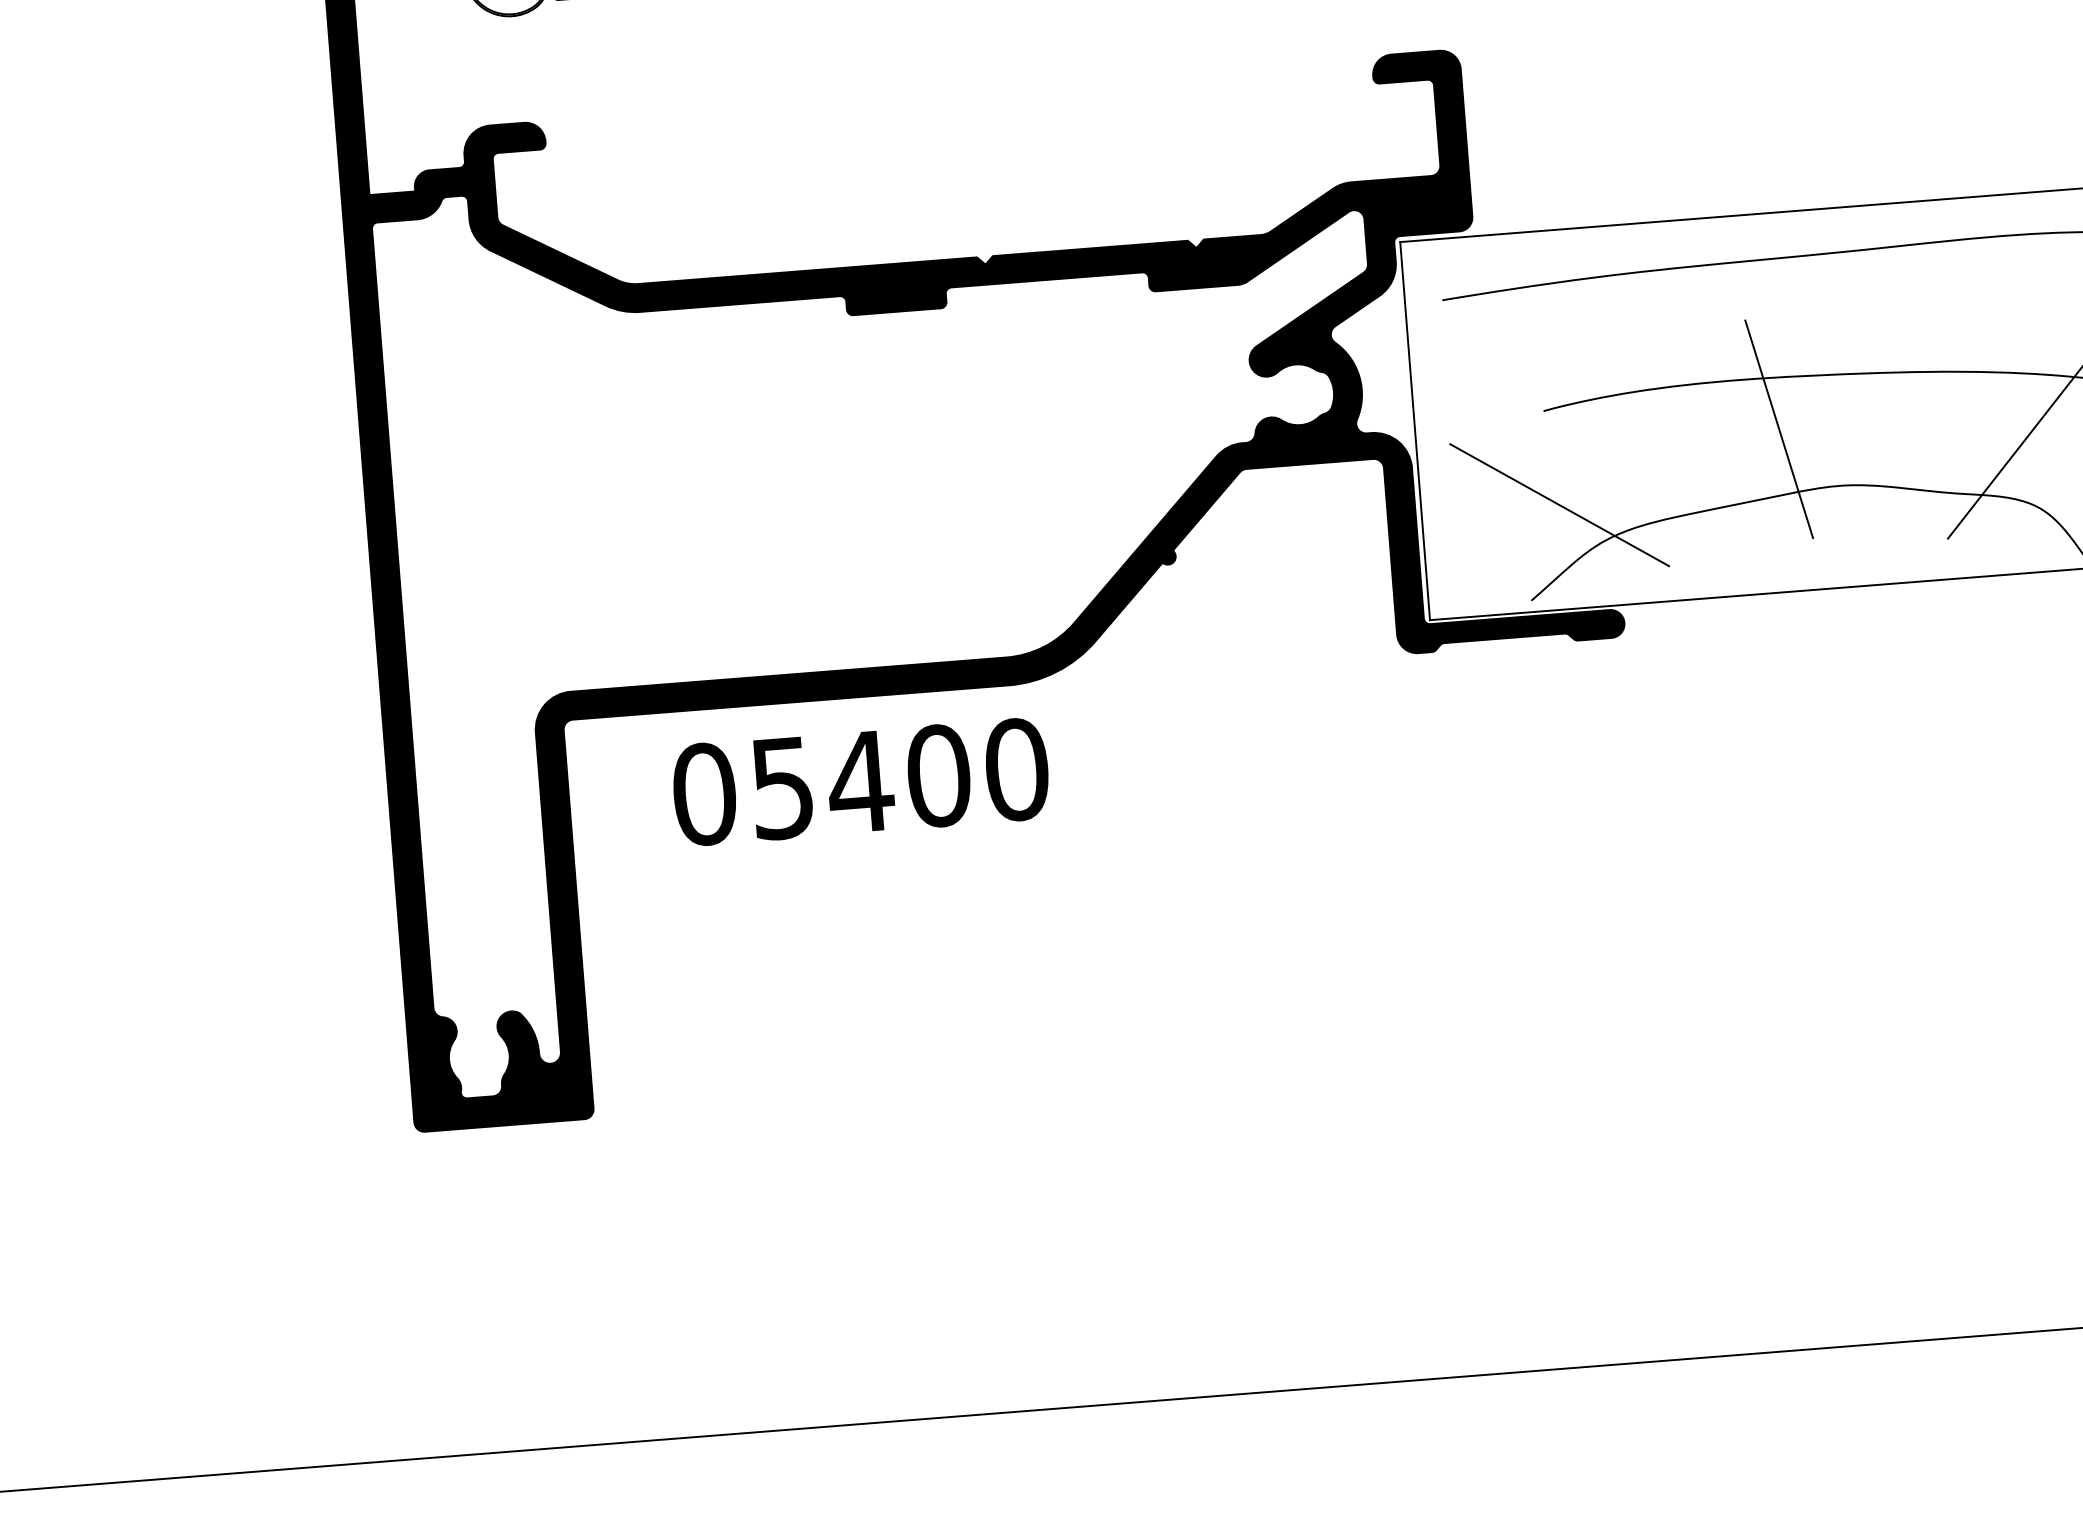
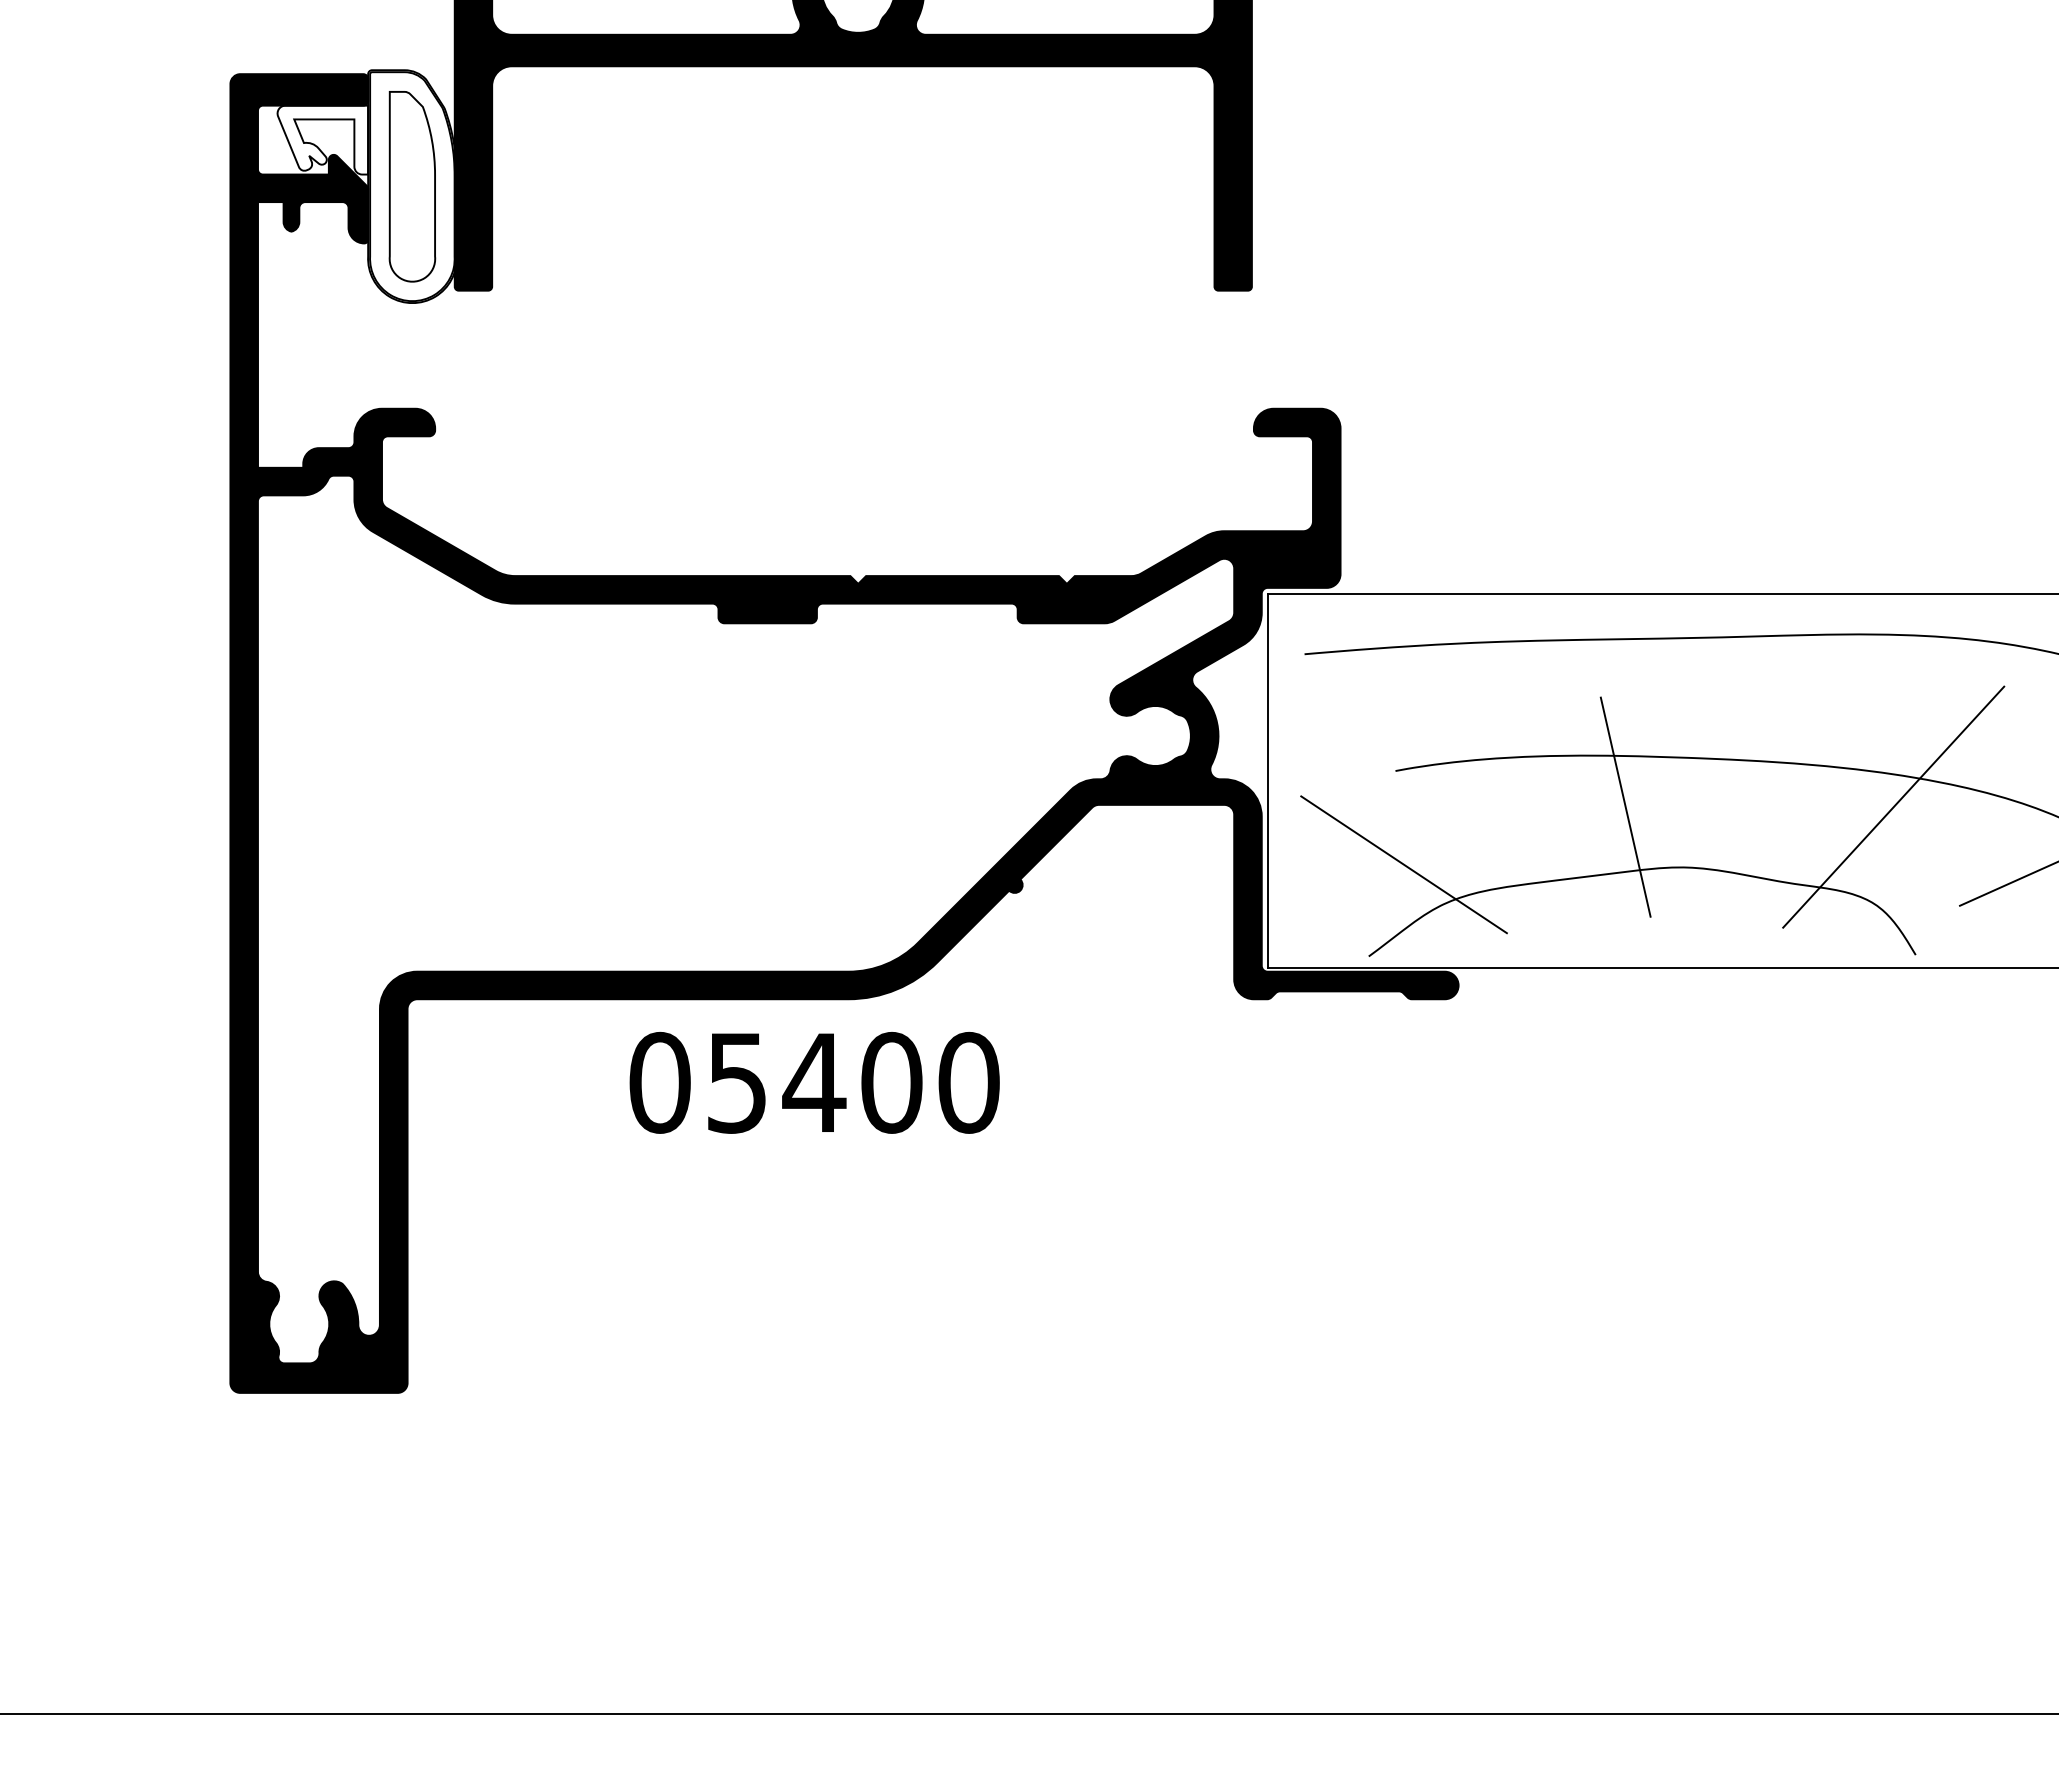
text: (860, 781) -> (814, 1082), moved

